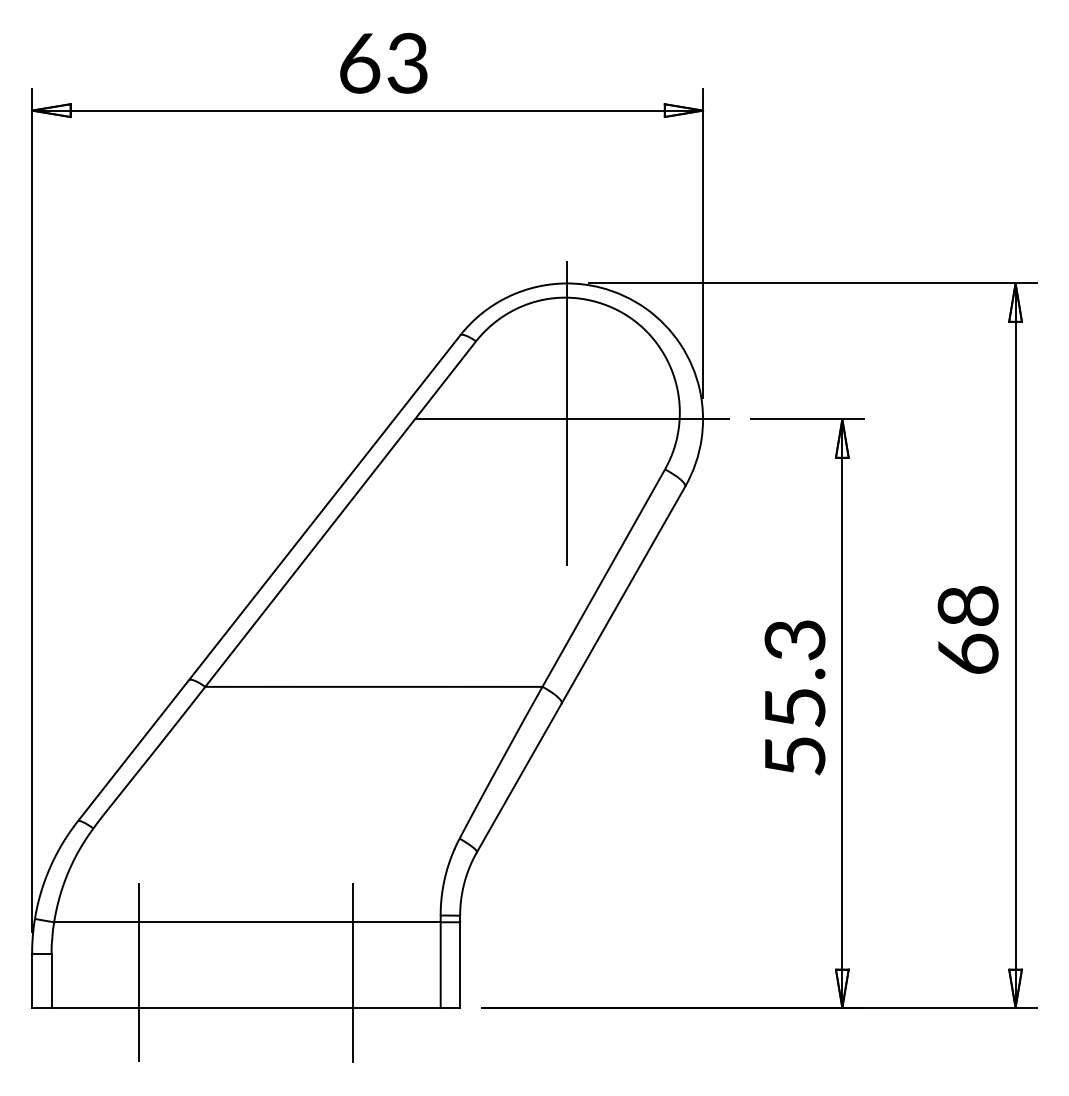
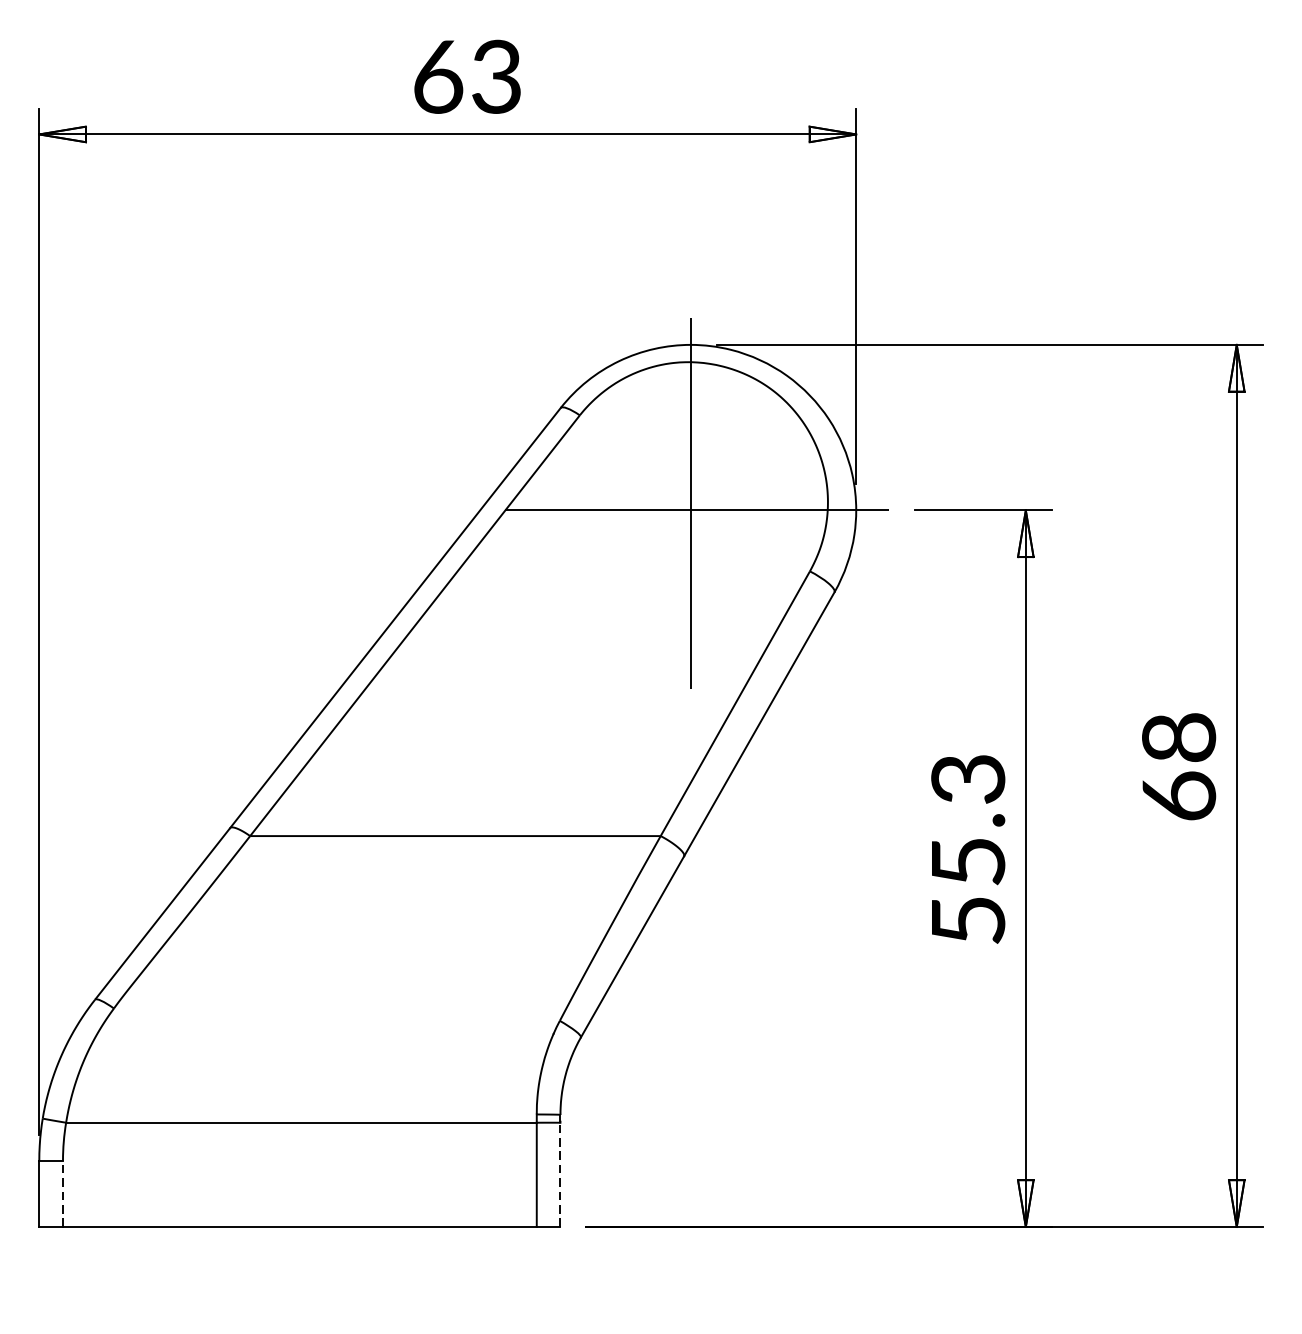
line: (460, 965) -> (560, 1175), solid -> dashed
line: (138, 972) -> (168, 1183), removed
line: (353, 972) -> (430, 1183), removed
line: (51, 980) -> (62, 1193), solid -> dashed

